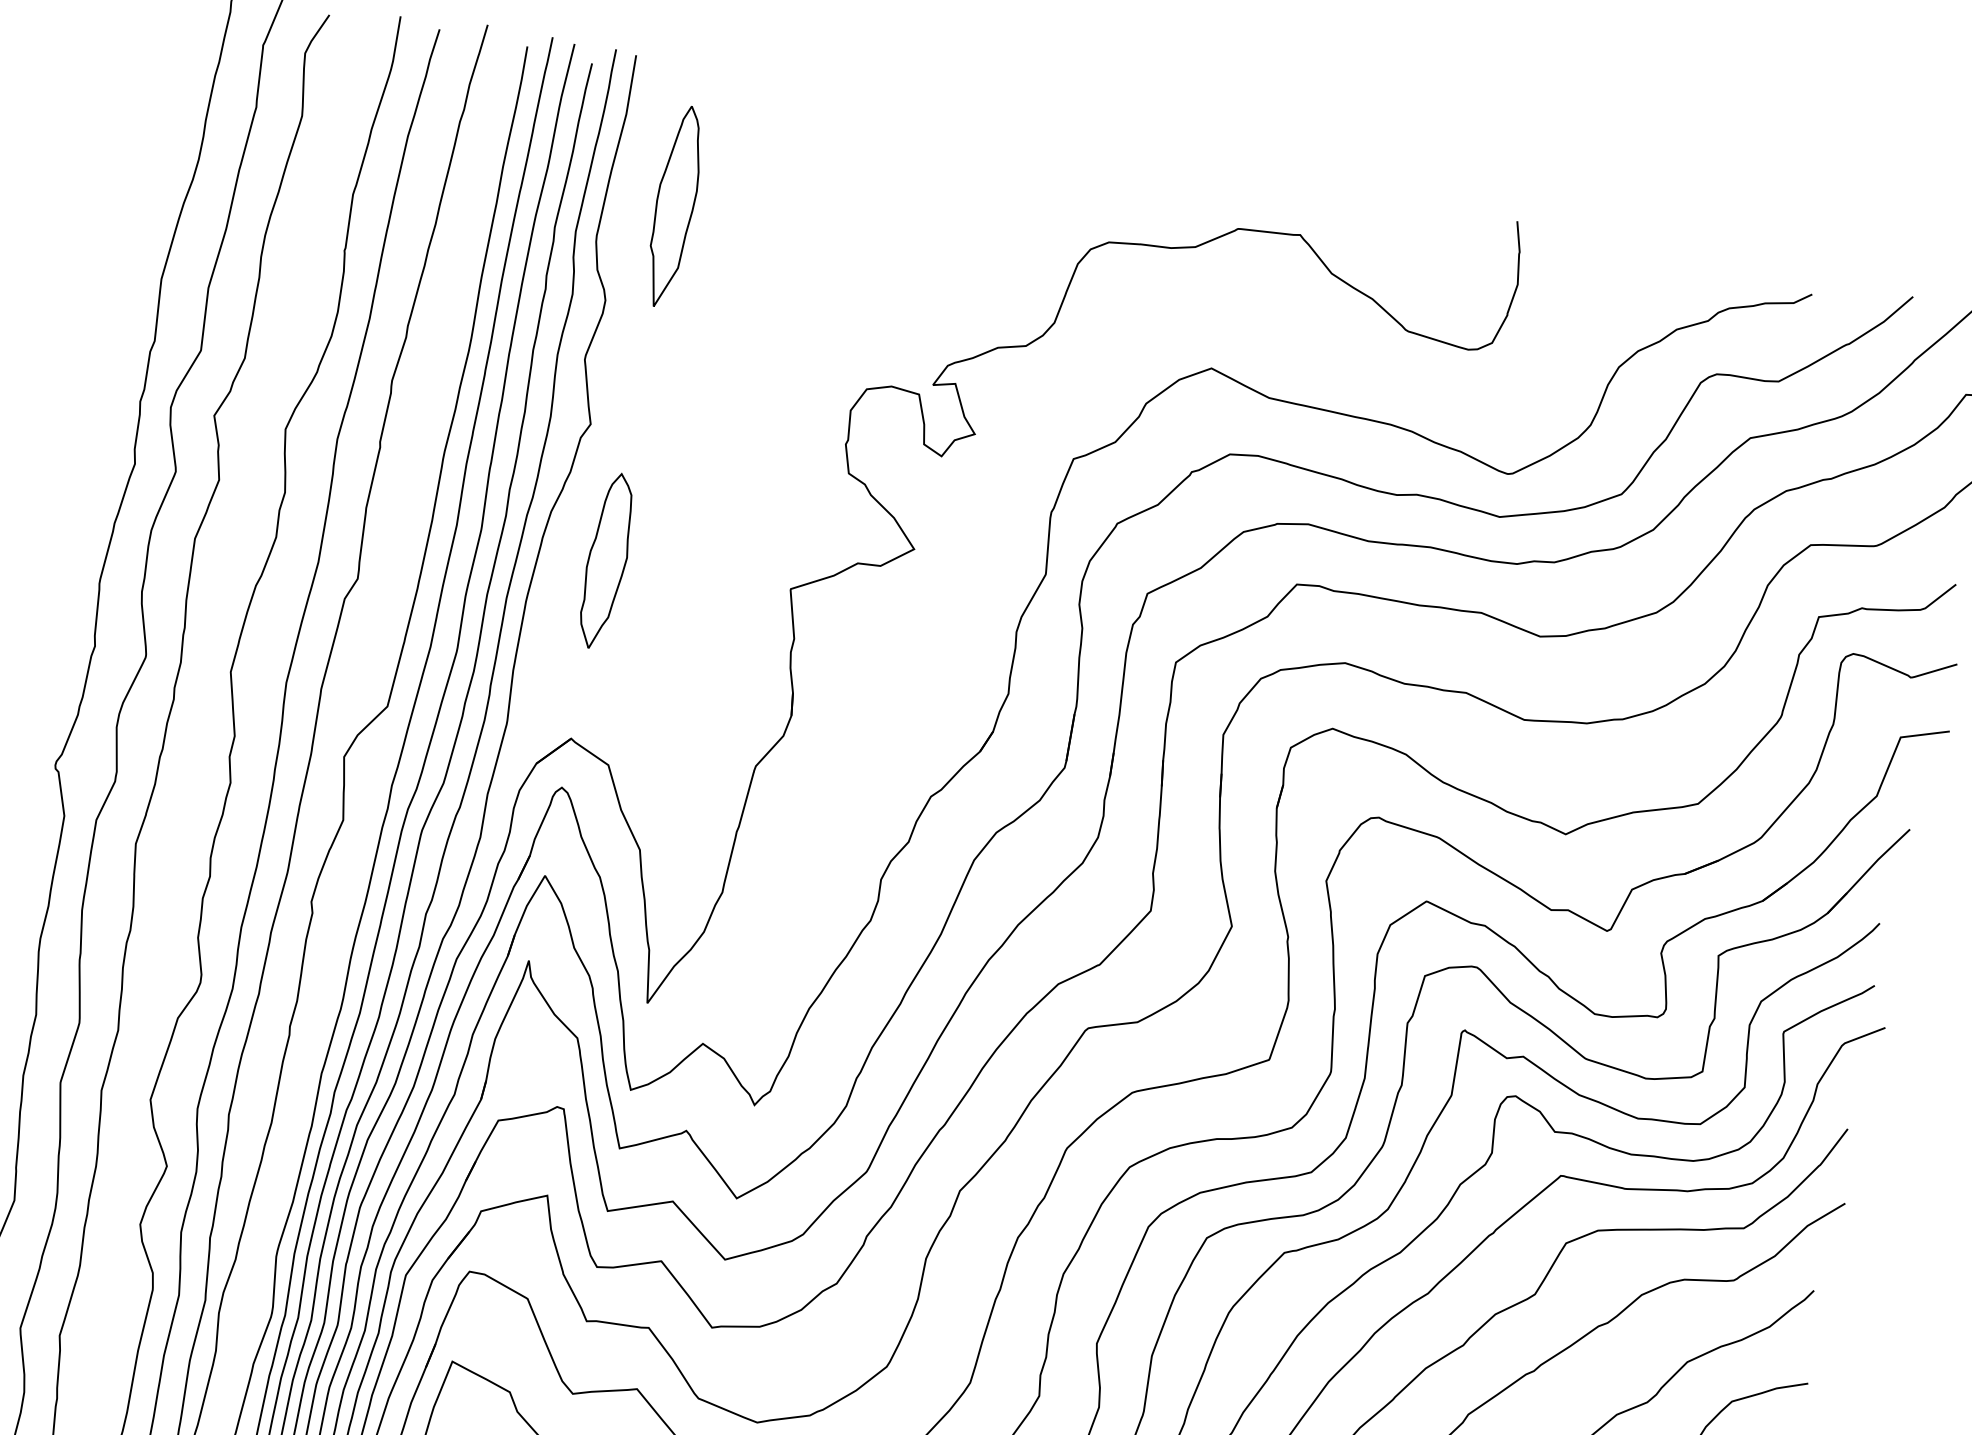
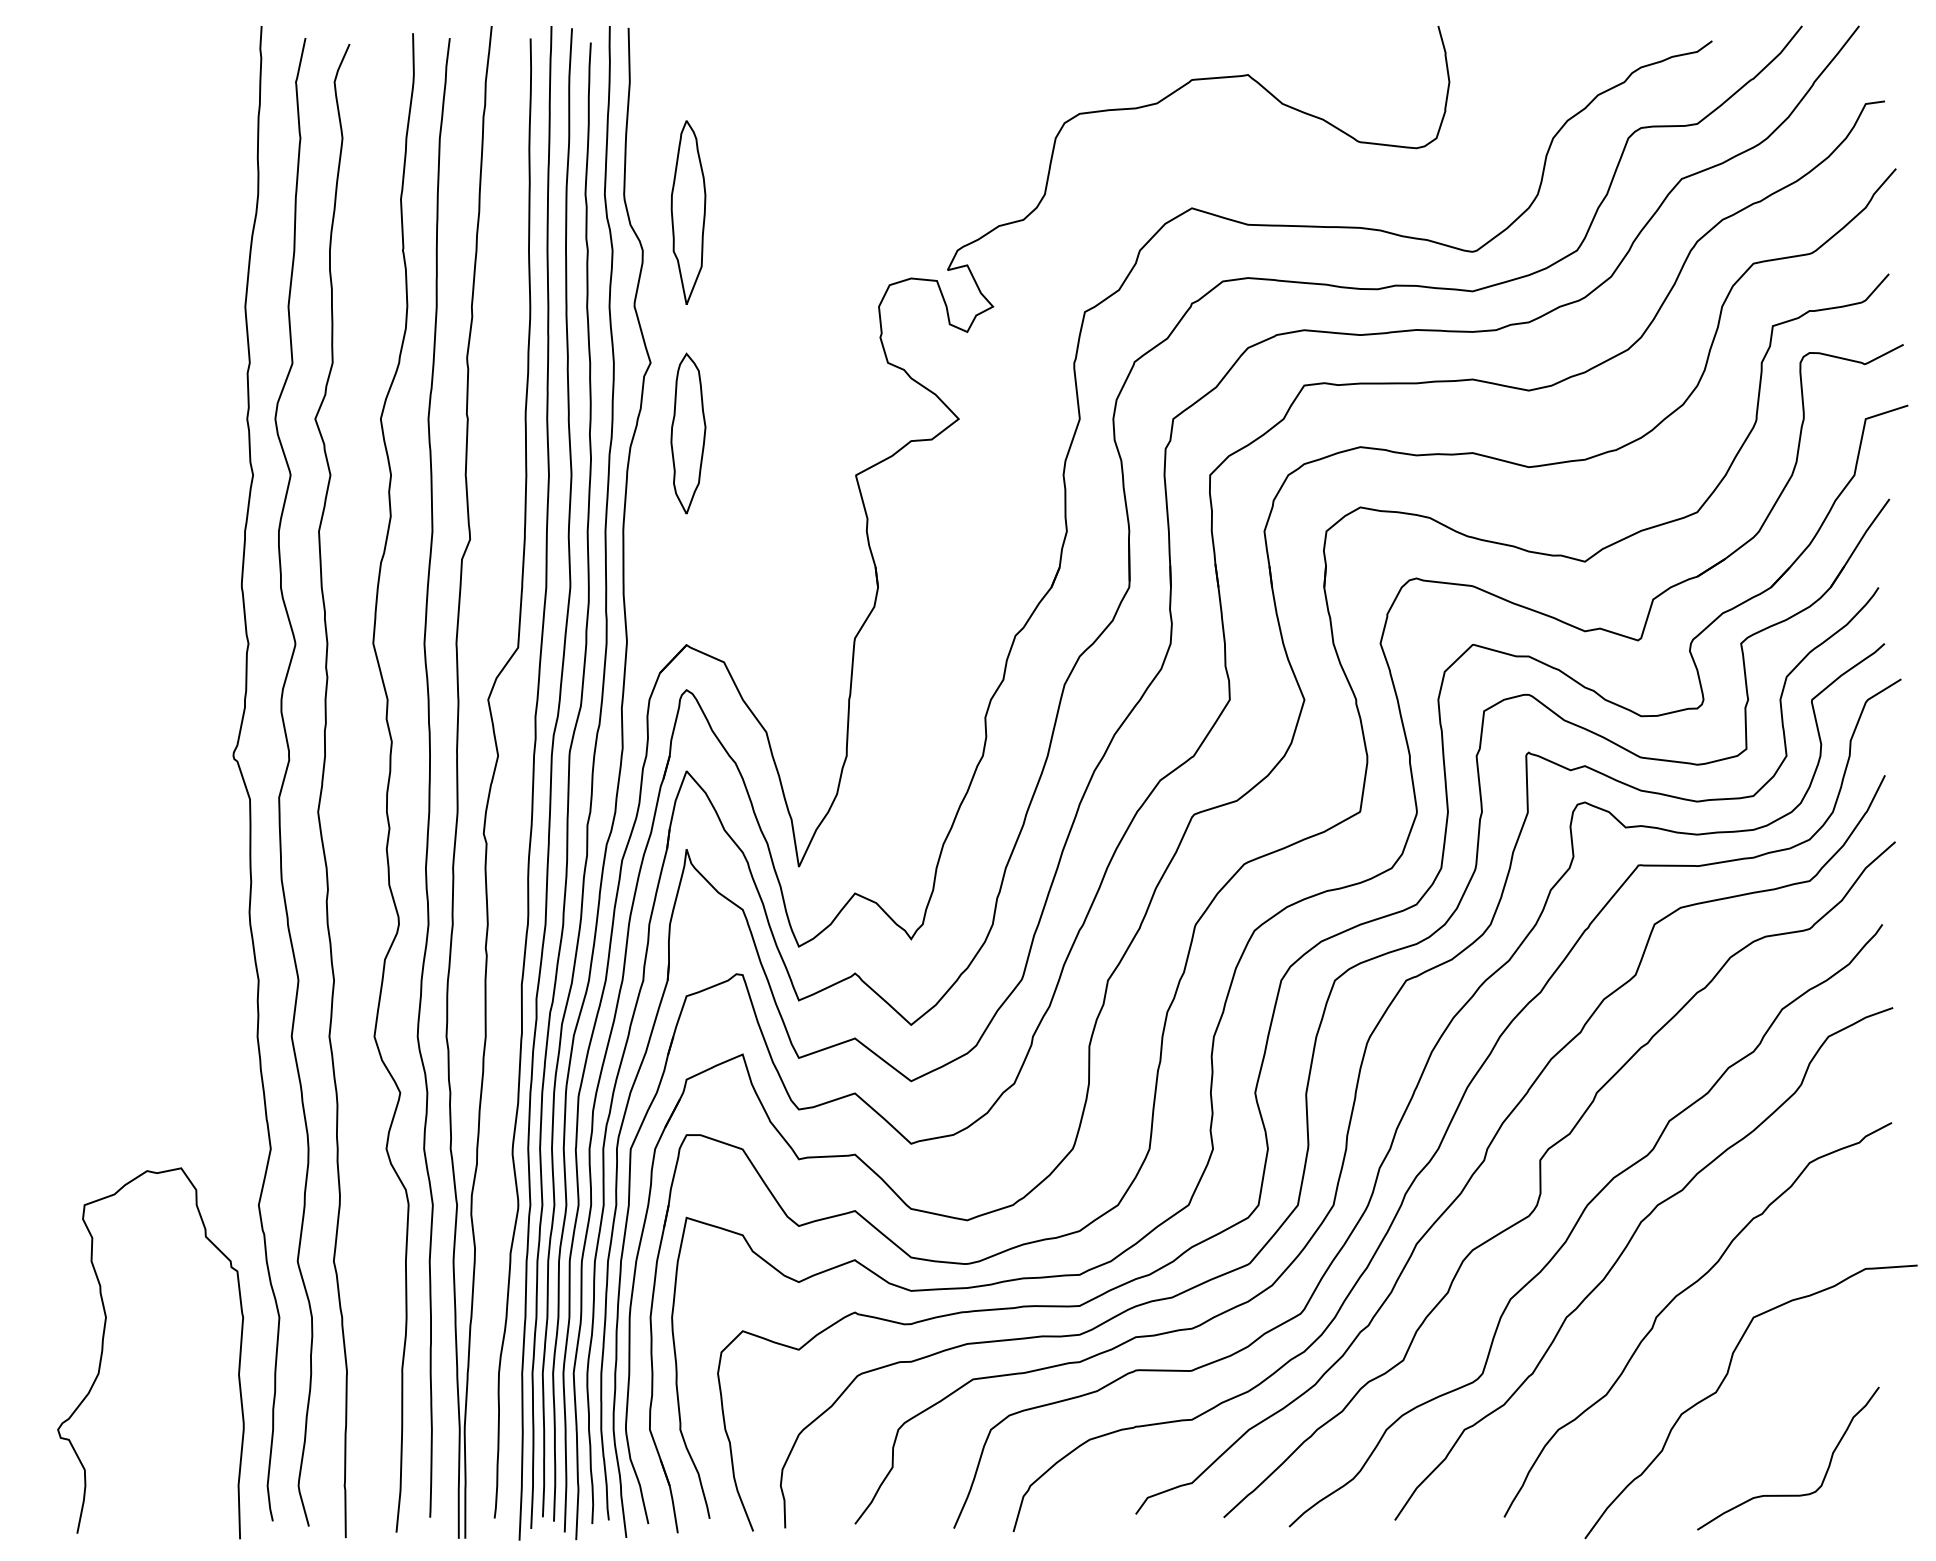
part: (674, 206) -> (688, 212), moved
part: (607, 561) -> (688, 433), moved

